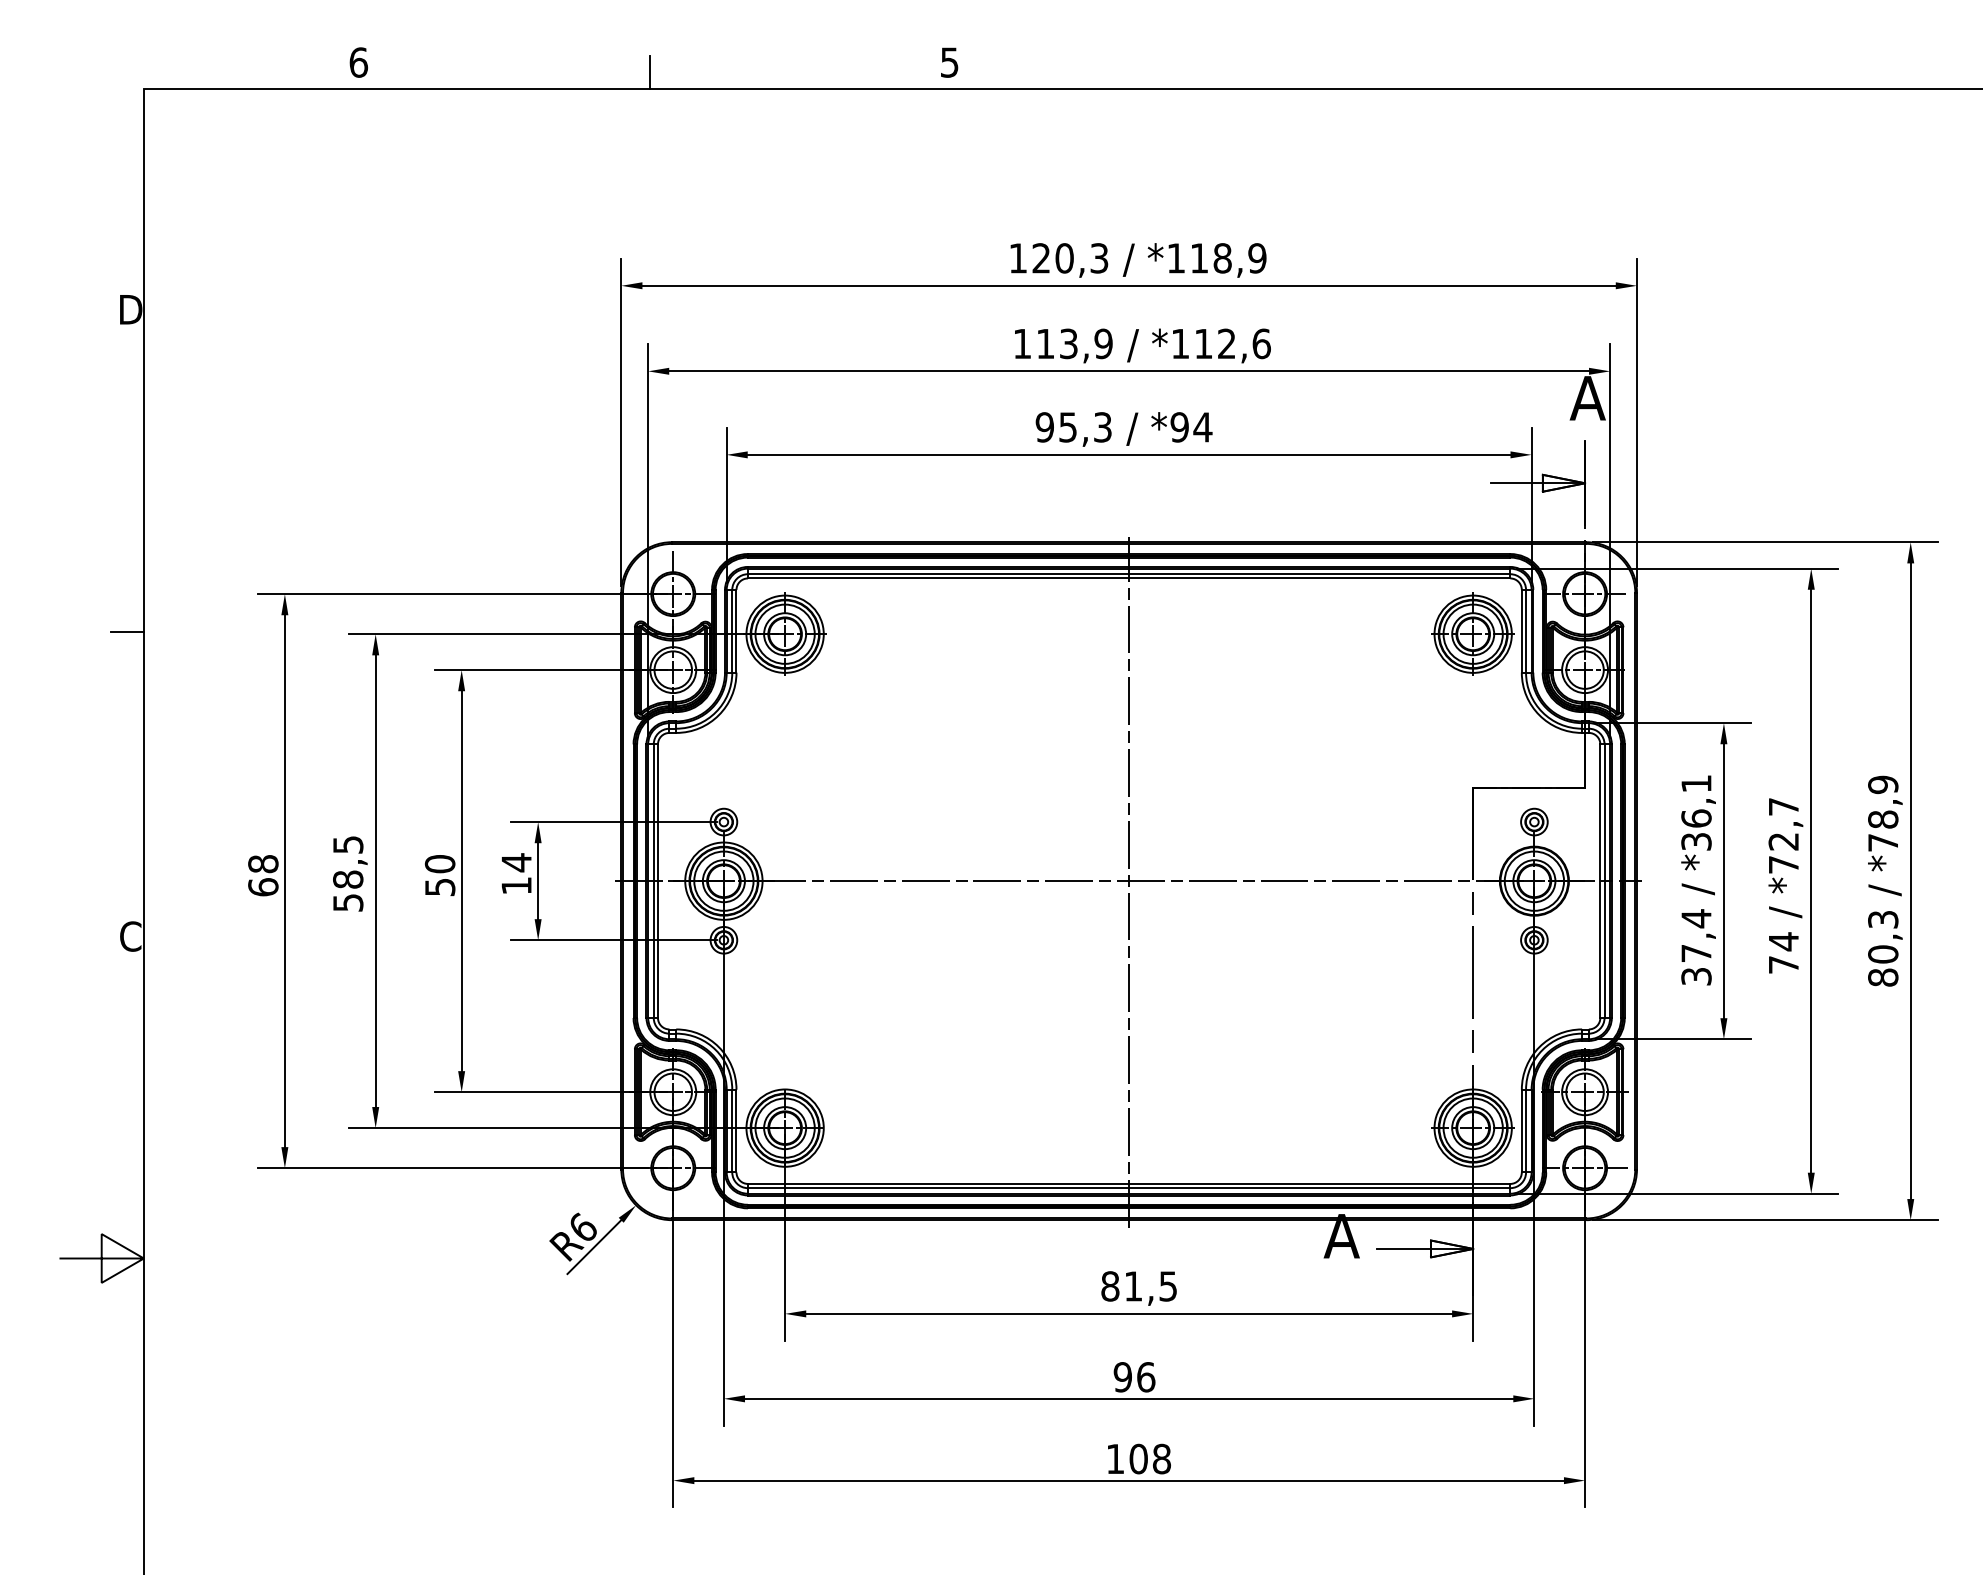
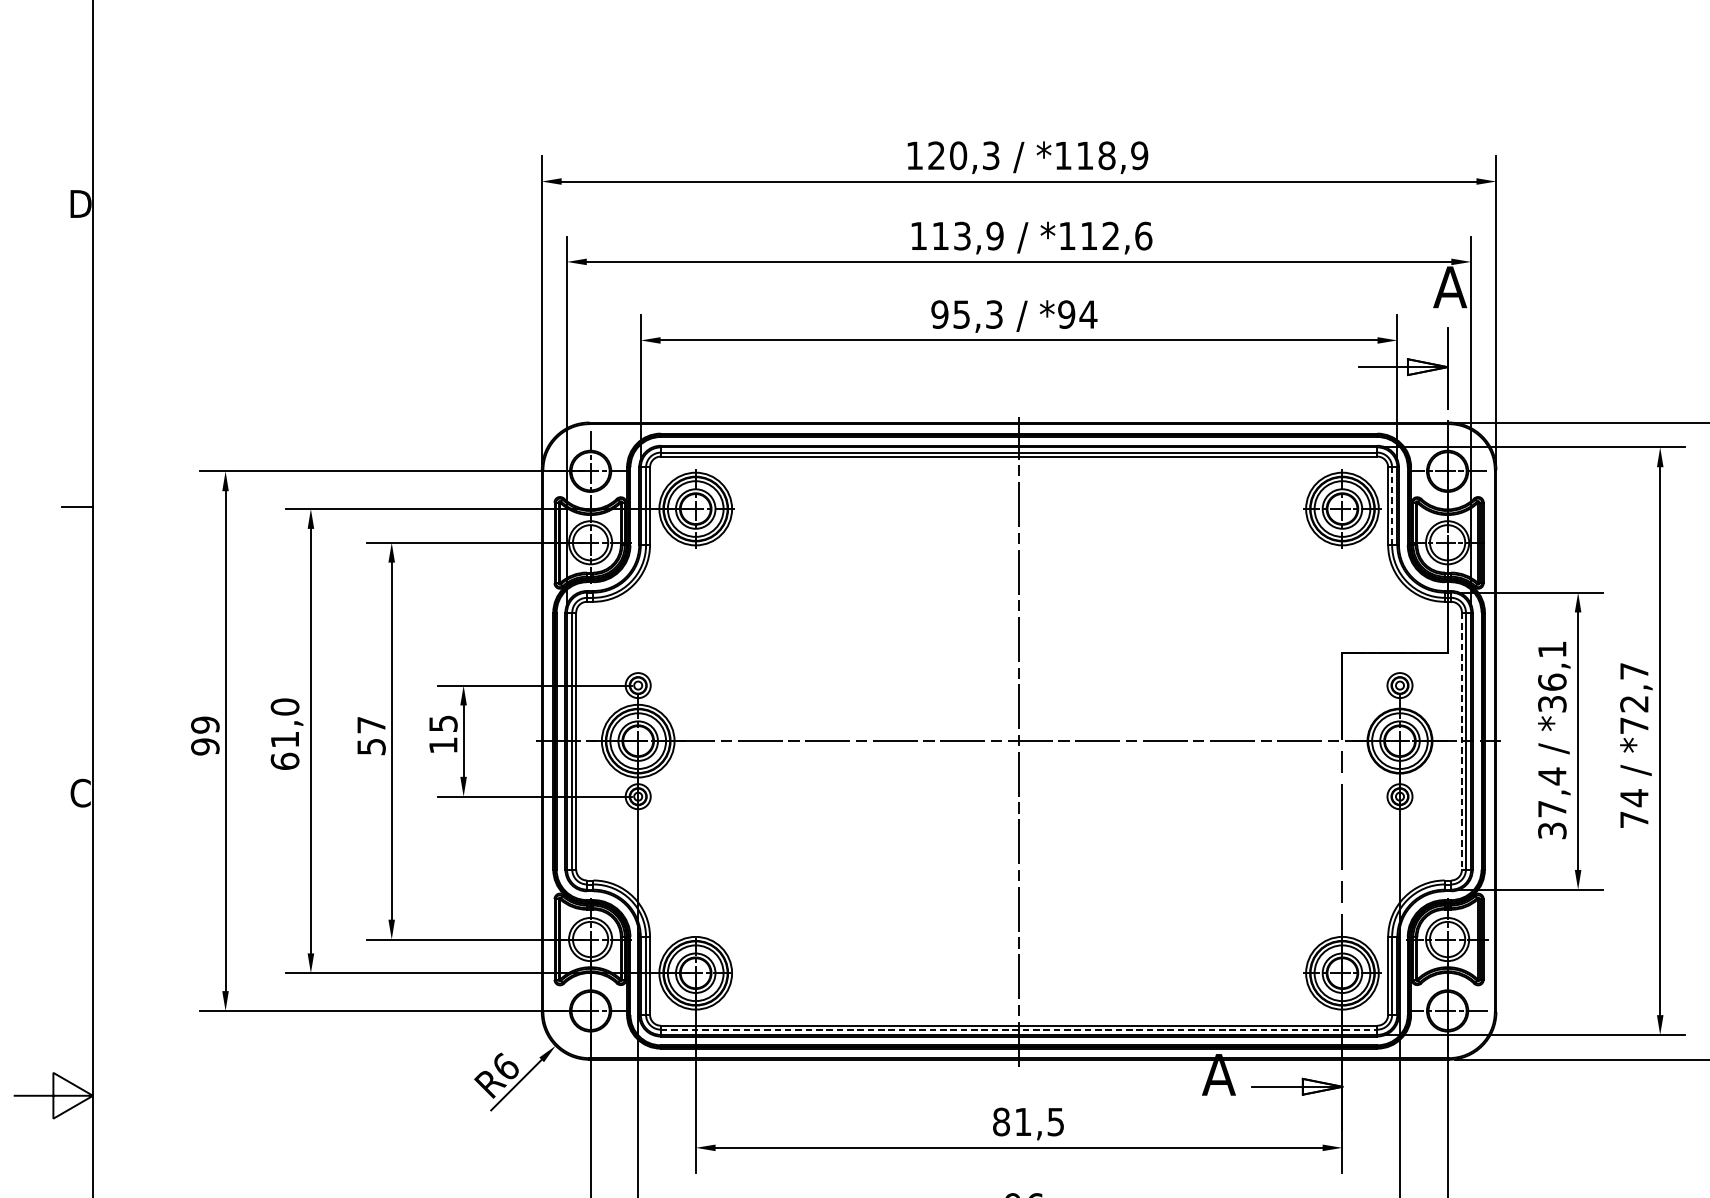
line: (1526, 630) -> (1392, 505), solid -> dashed
text: (516, 862) -> (443, 723), 14 -> 15
text: (439, 864) -> (370, 725), 50 -> 57
text: (348, 873) -> (285, 733), 58,5 -> 61,0
text: (263, 875) -> (205, 735), 68 -> 99
line: (1600, 881) -> (1462, 741), solid -> dashed
line: (1129, 1188) -> (1019, 1029), solid -> dashed

